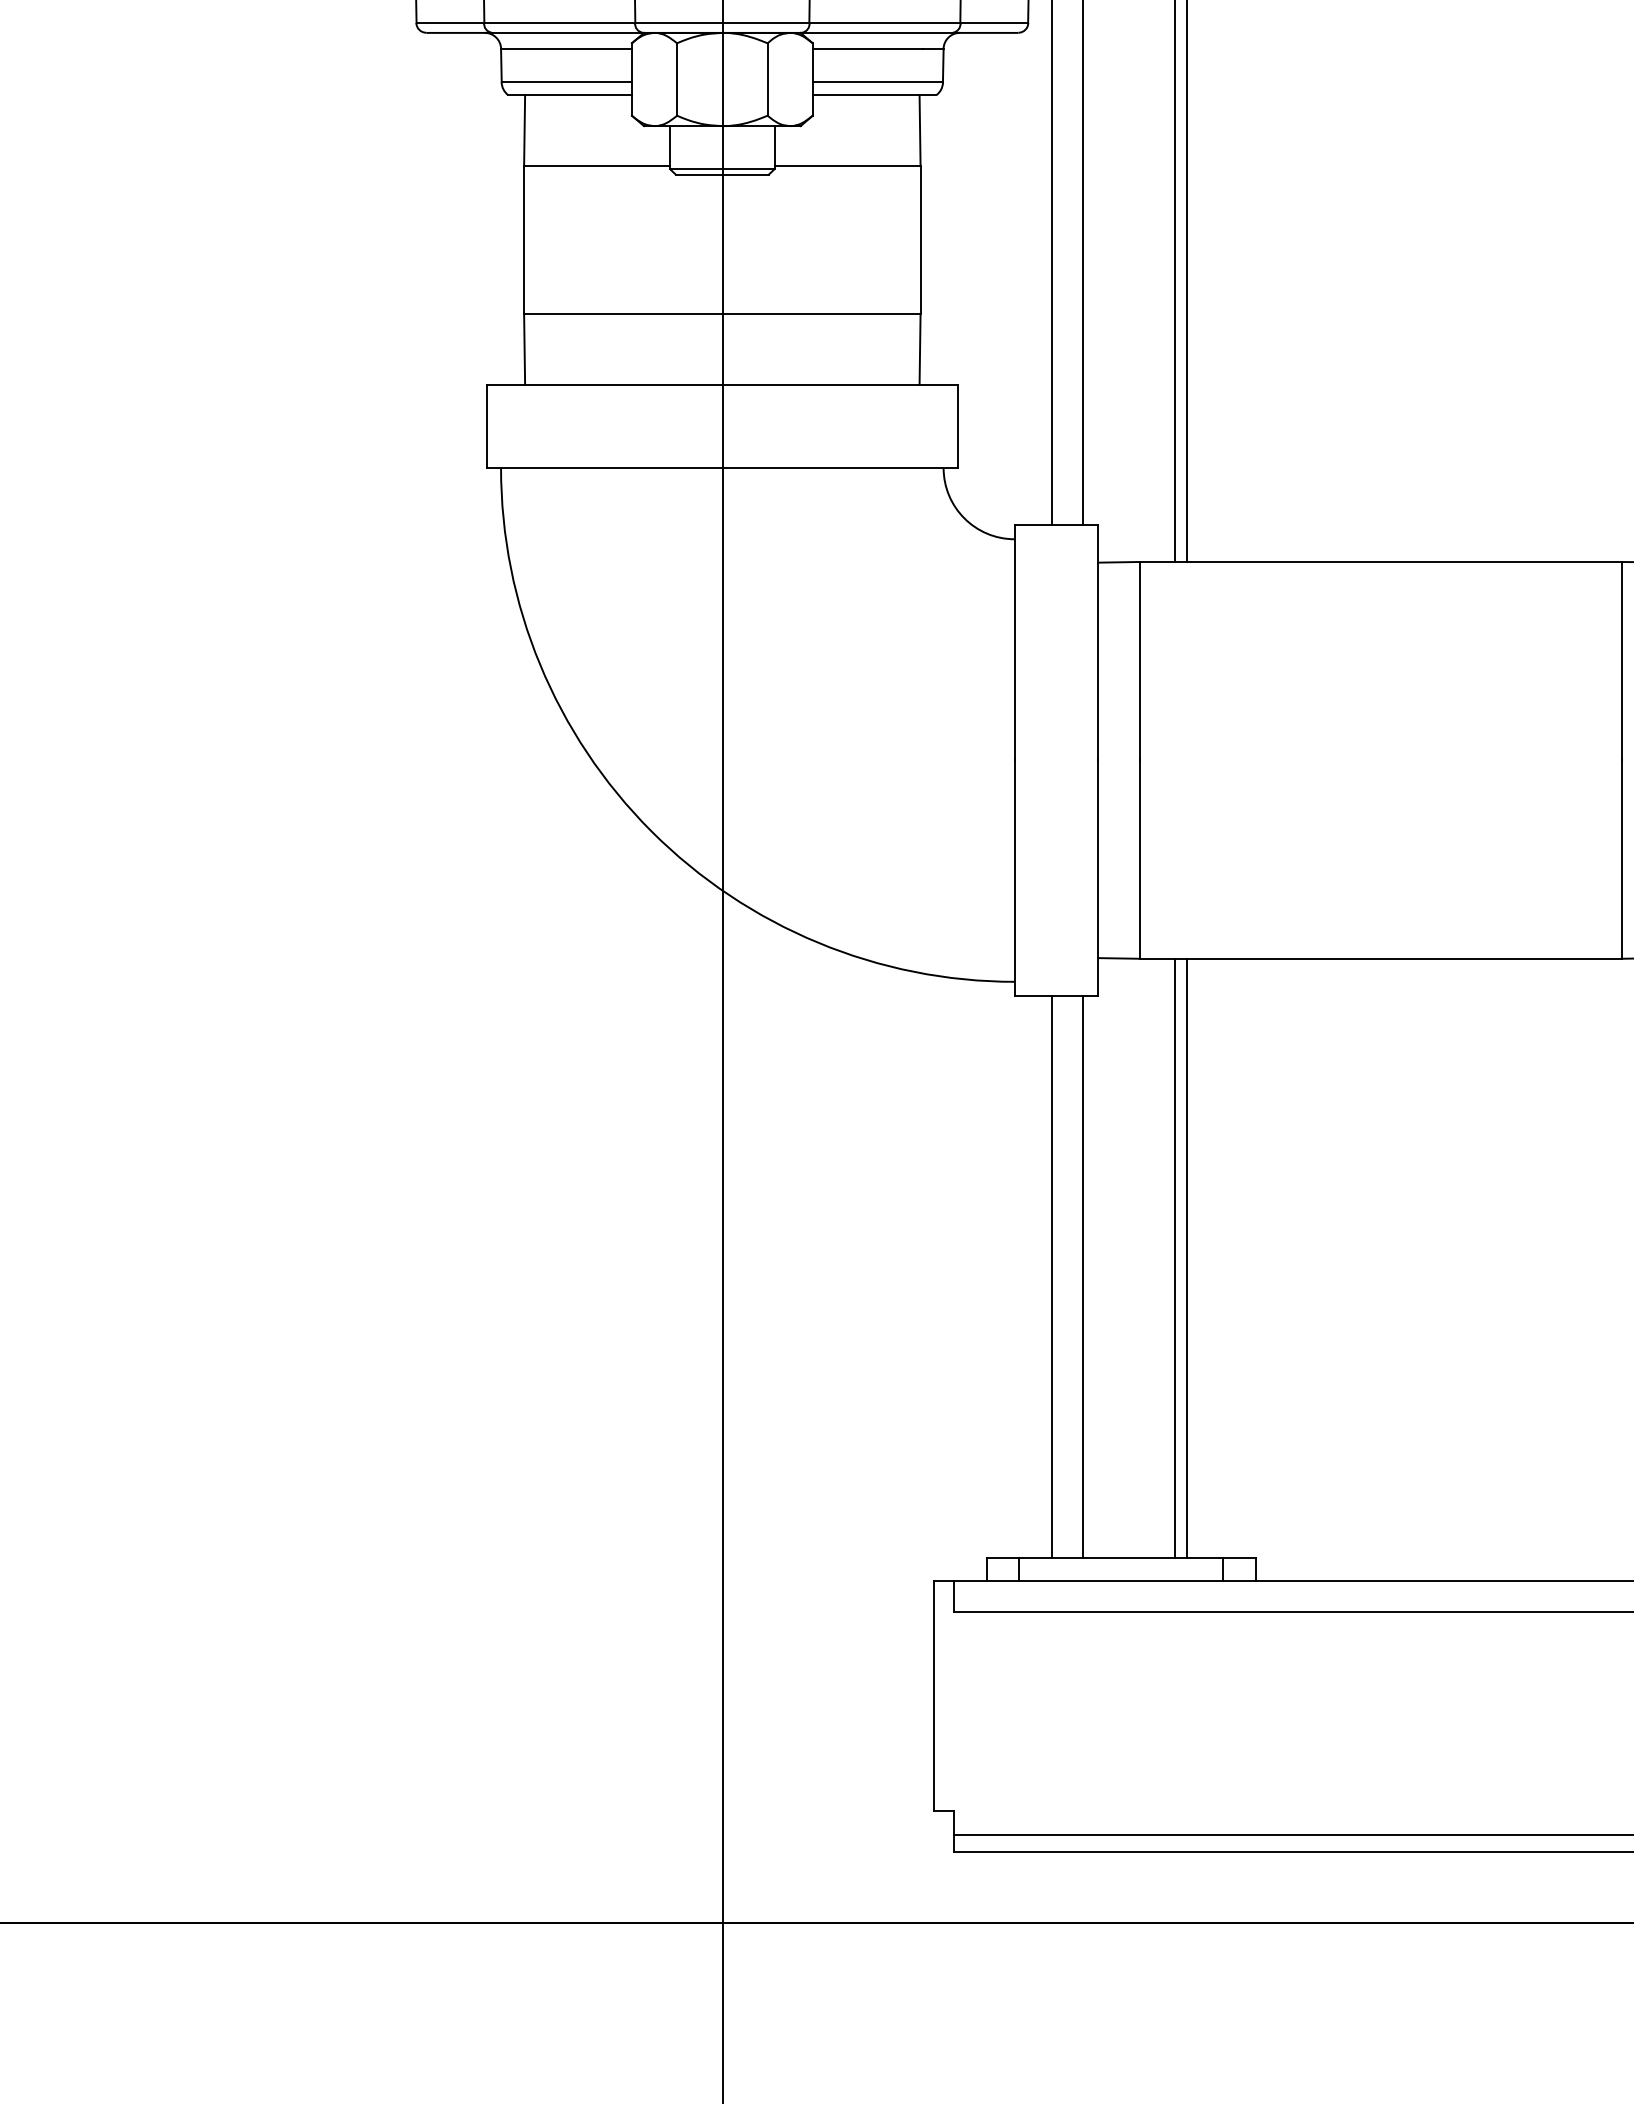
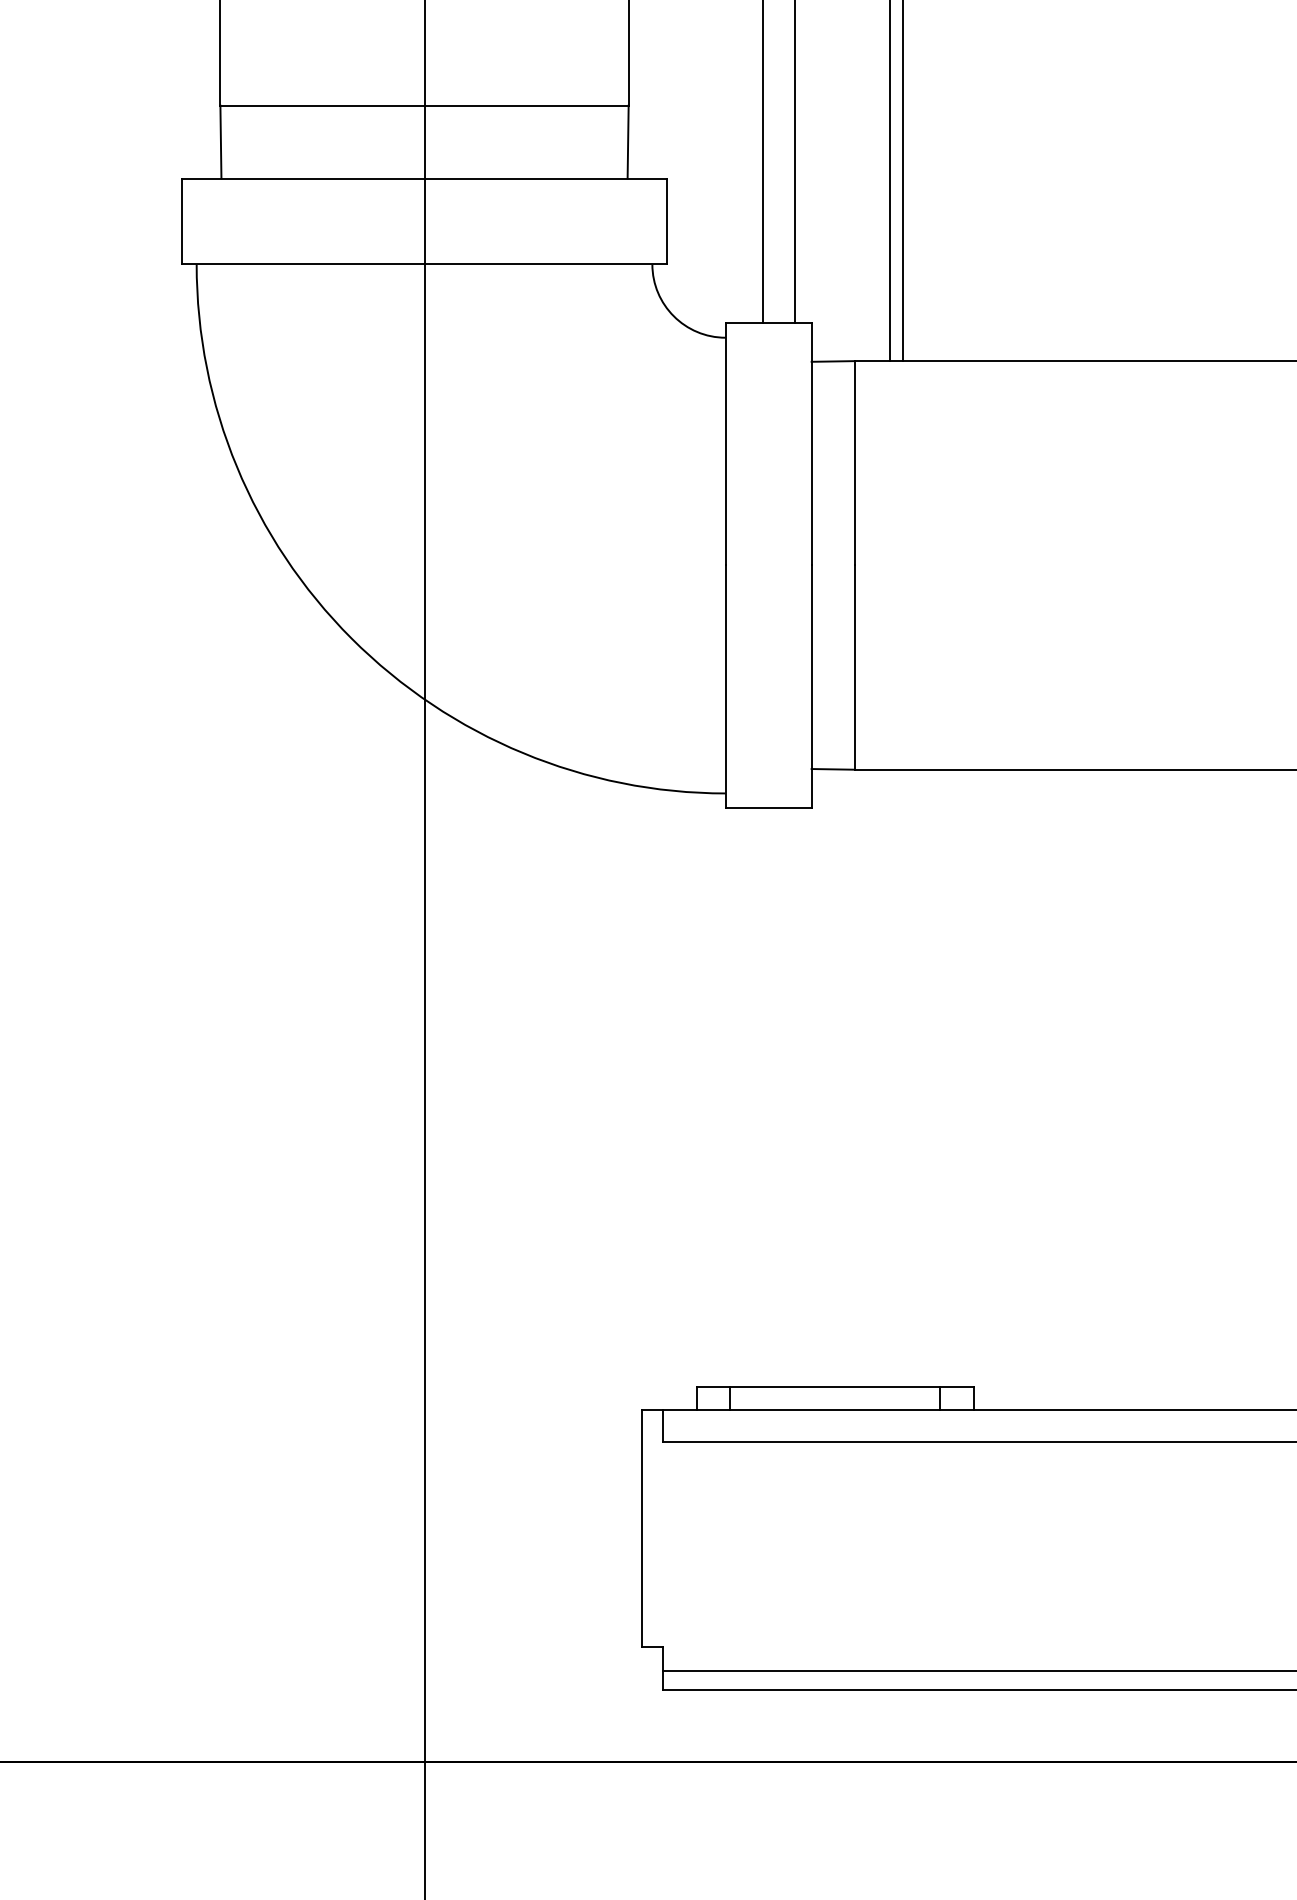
line: (1174, 1258) -> (890, 1078), removed
line: (1187, 1258) -> (903, 1078), removed
line: (1051, 1276) -> (763, 1096), removed
line: (1082, 1276) -> (795, 1096), removed

